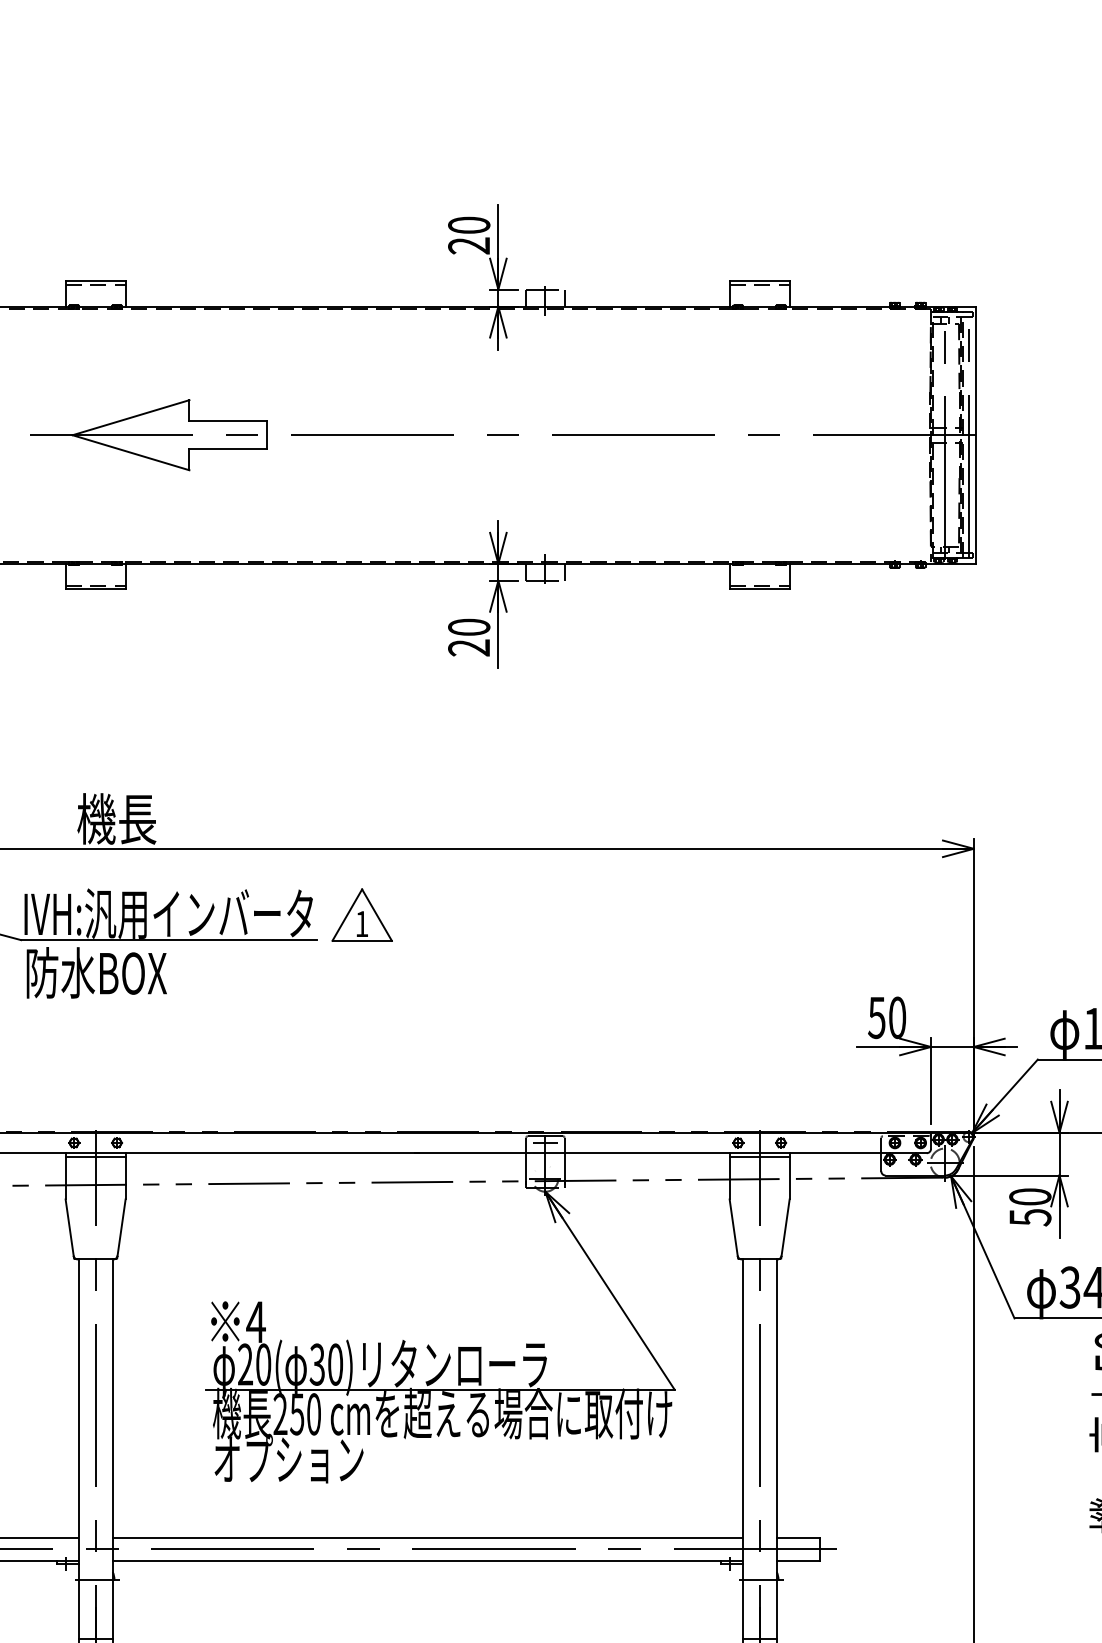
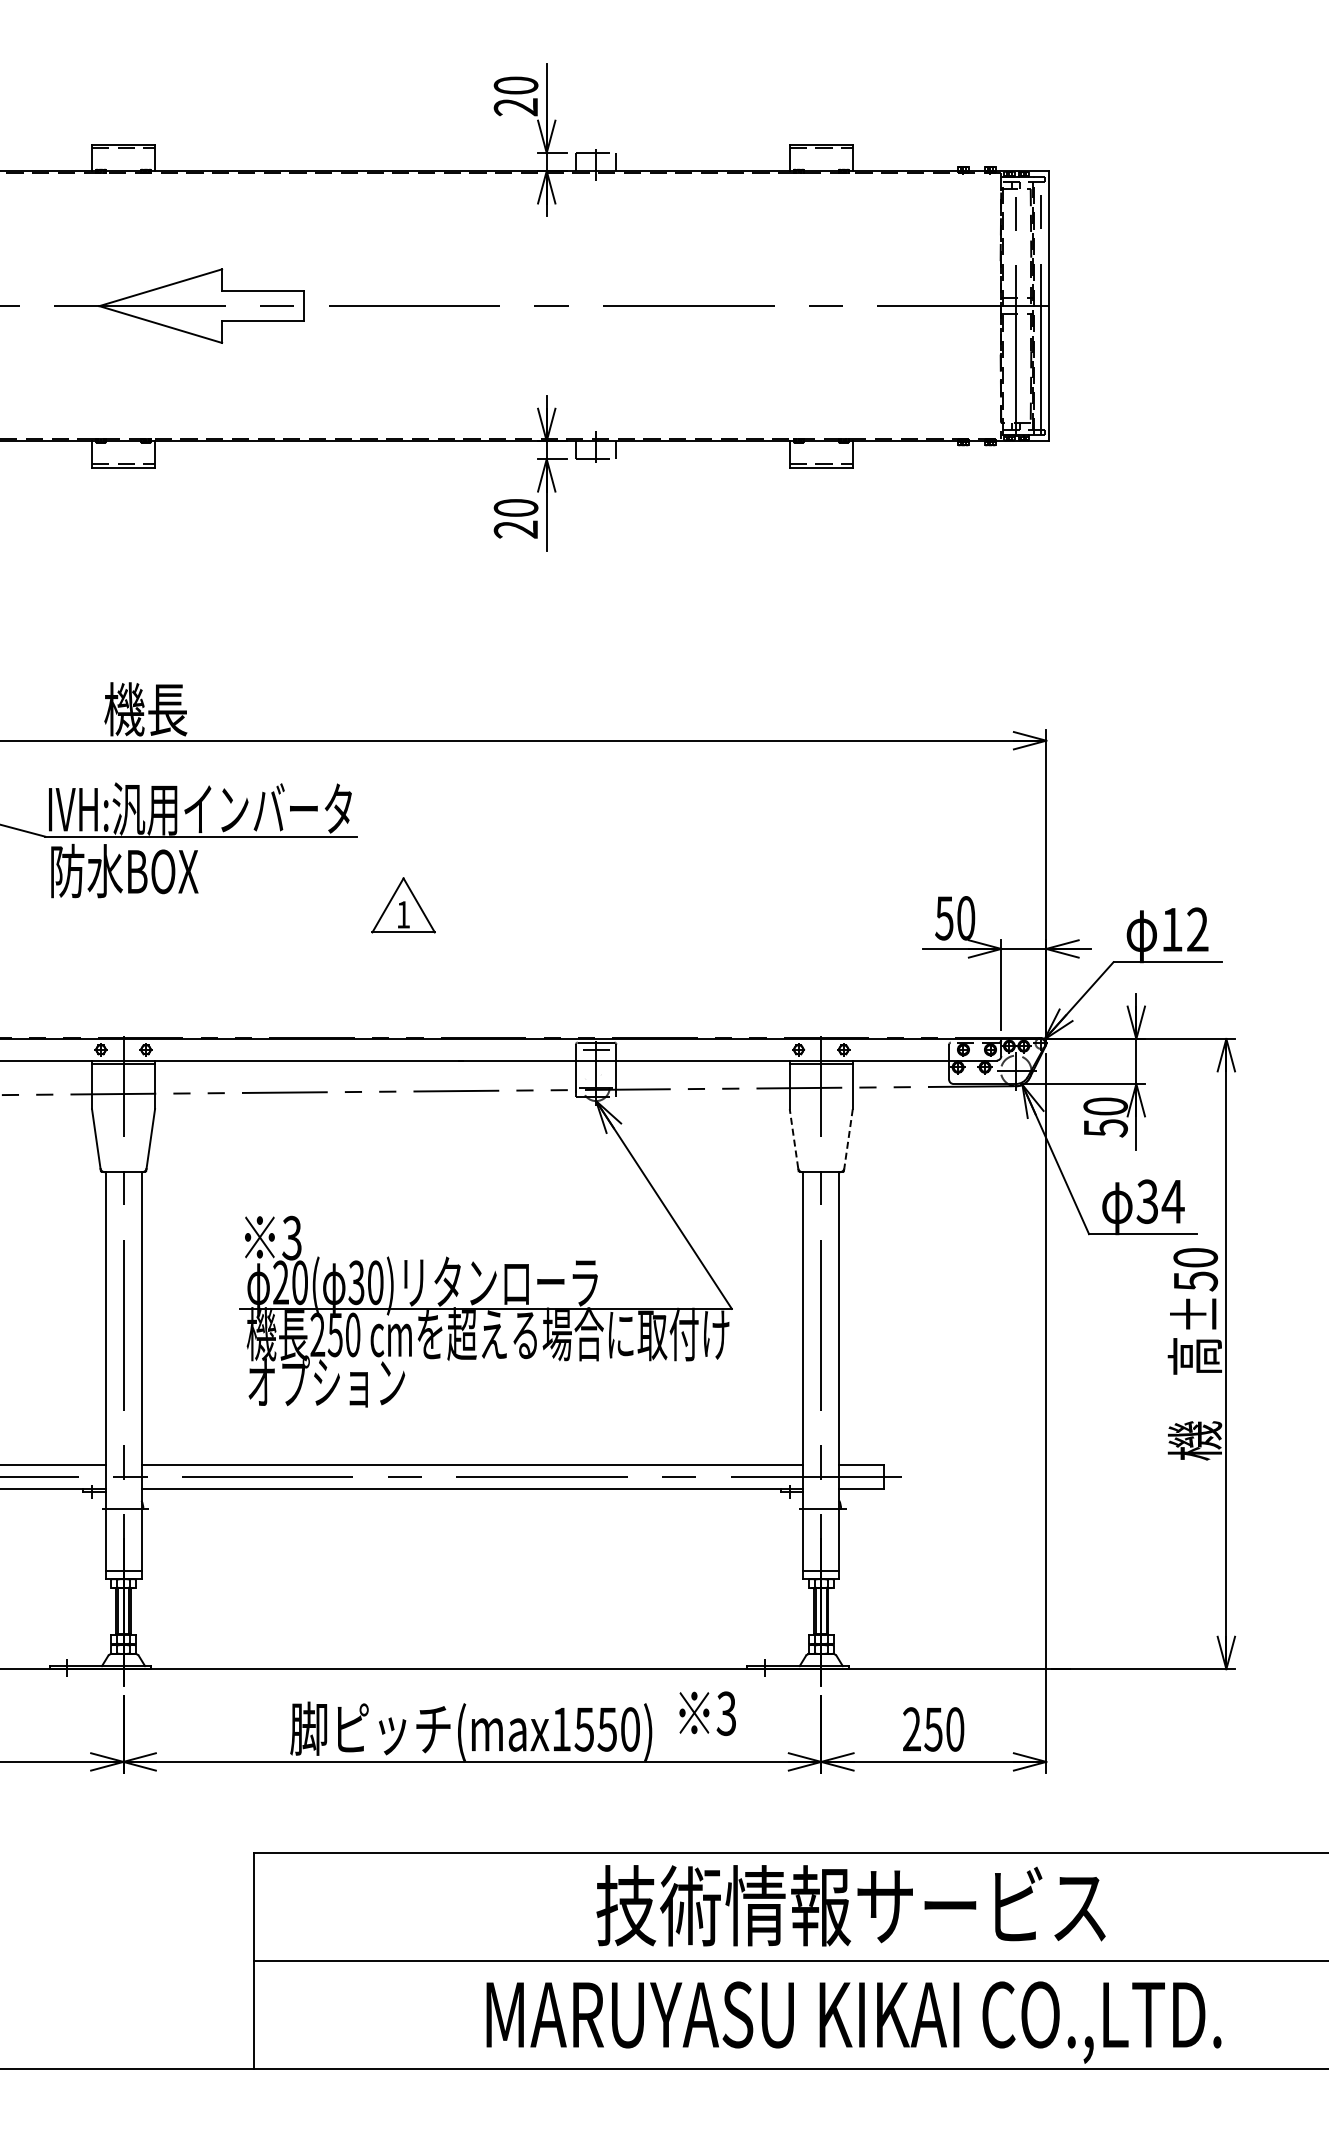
part: (362, 915) -> (403, 905), moved
line: (733, 1227) -> (793, 1138), solid -> dashed
line: (785, 1227) -> (848, 1138), solid -> dashed
text: (255, 1321) -> (291, 1237), 4 -> 3

